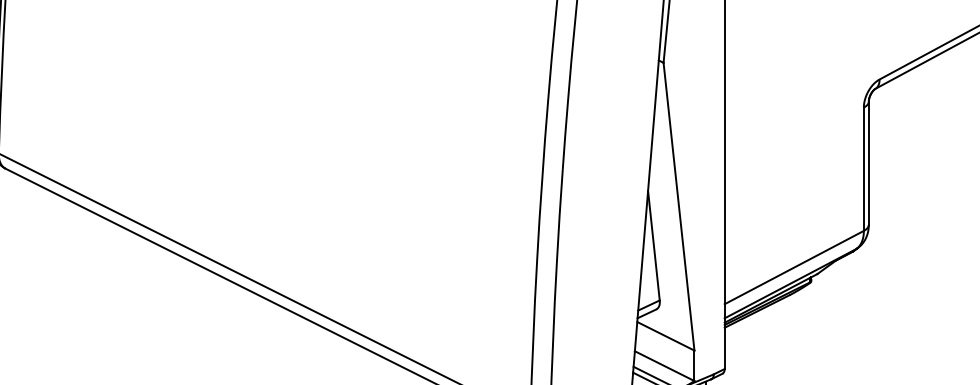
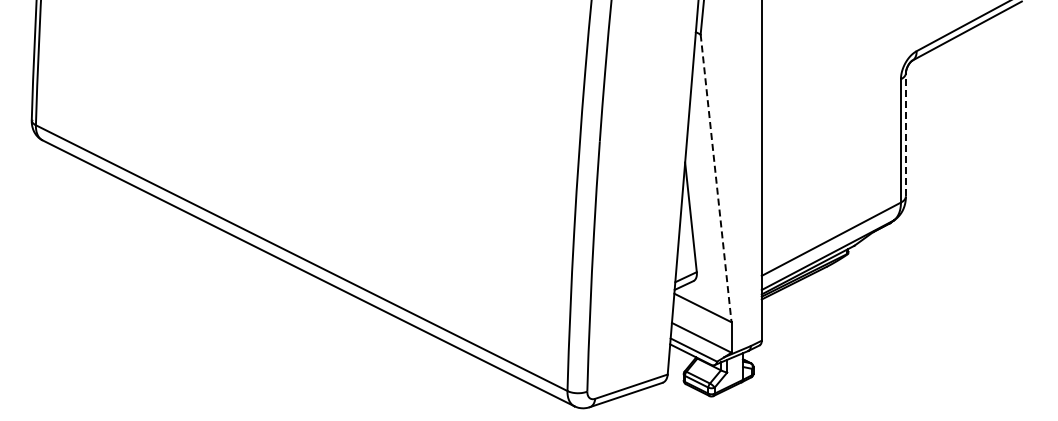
line: (868, 162) -> (905, 134), solid -> dashed
line: (679, 206) -> (716, 178), solid -> dashed

